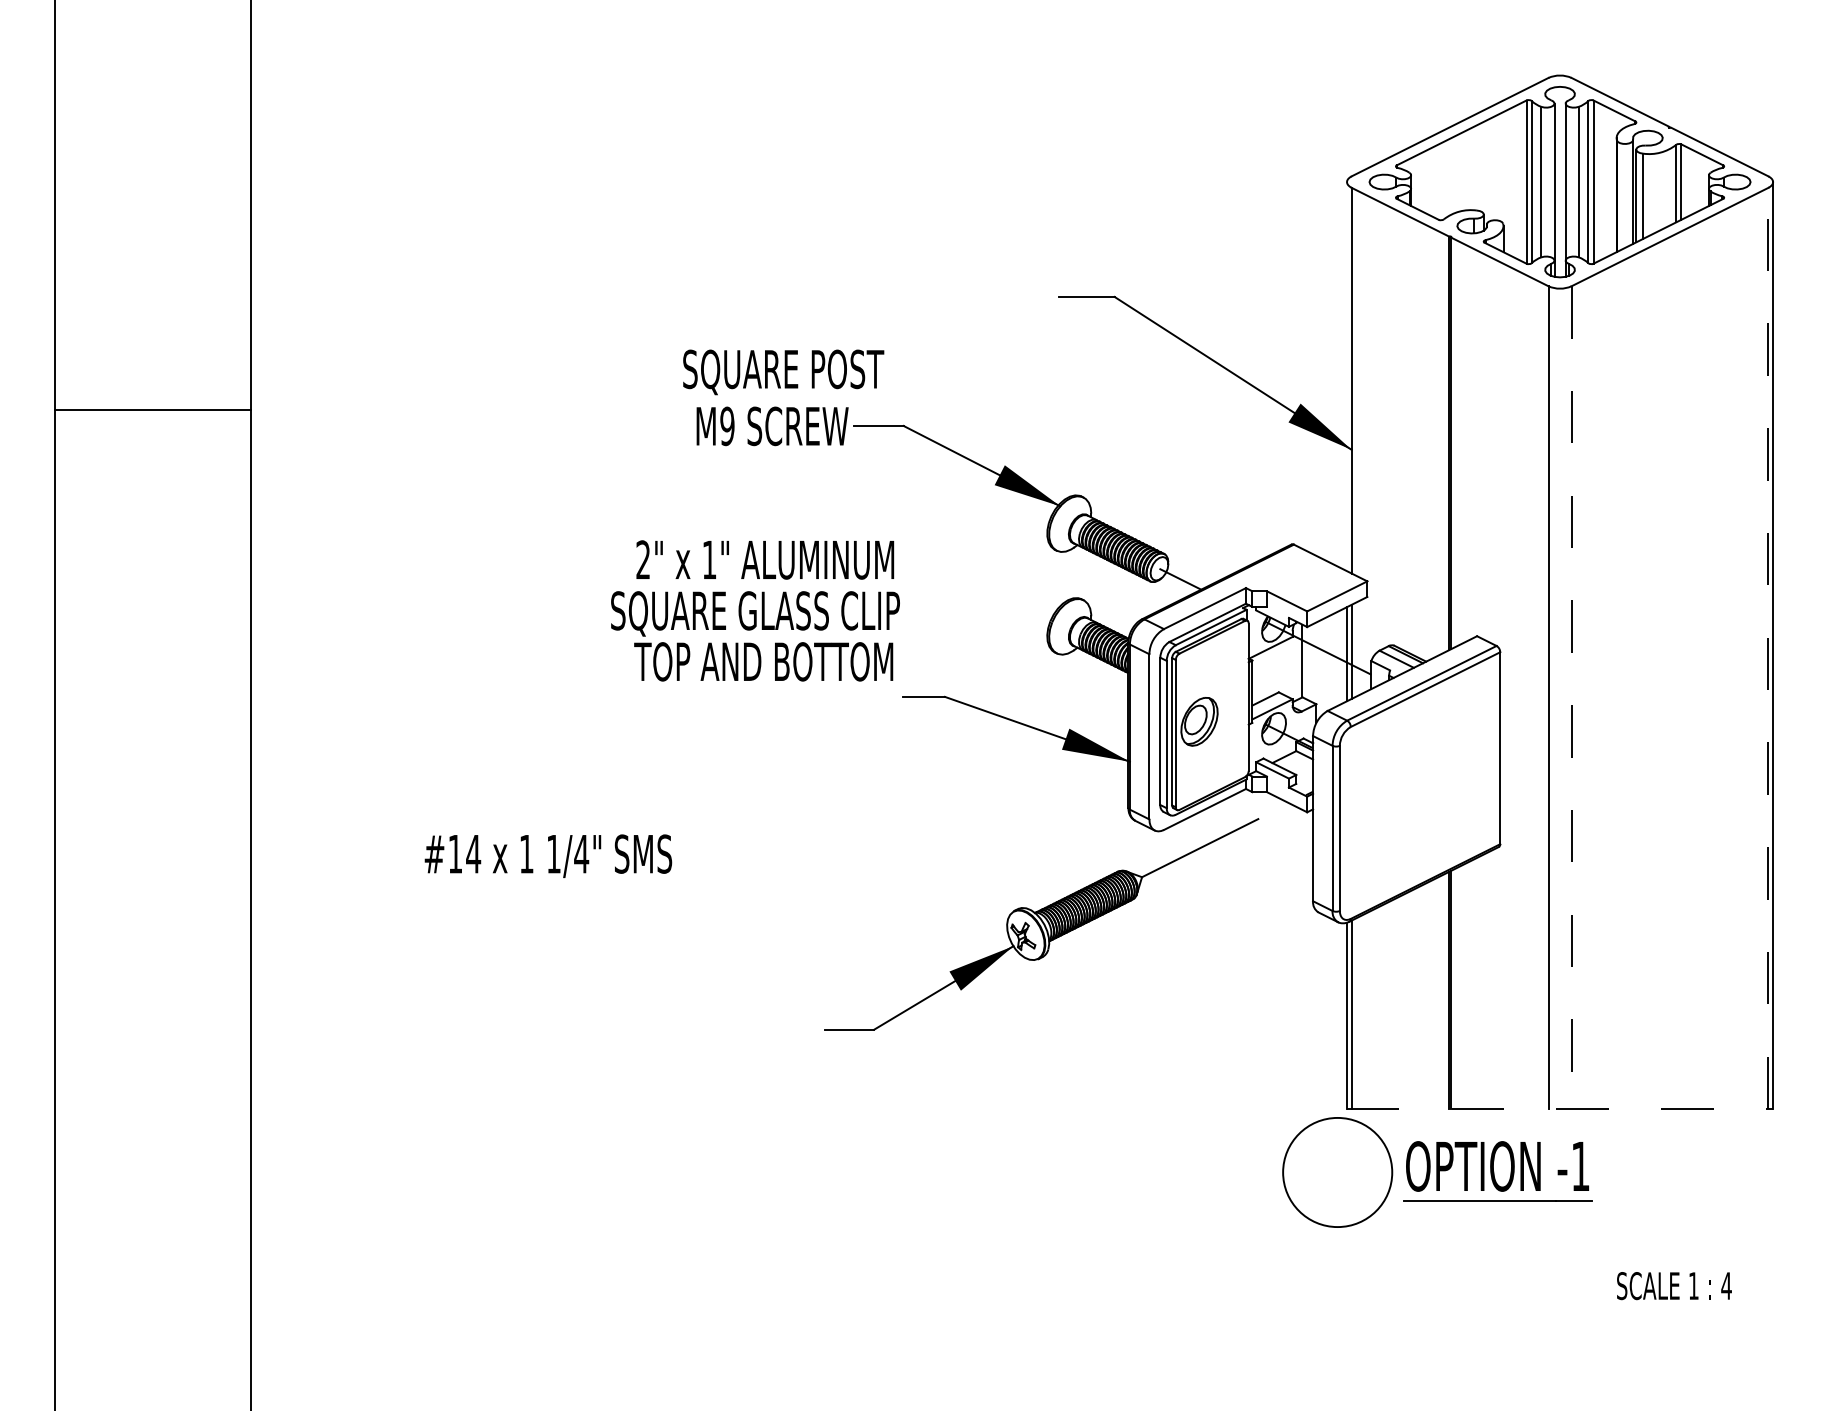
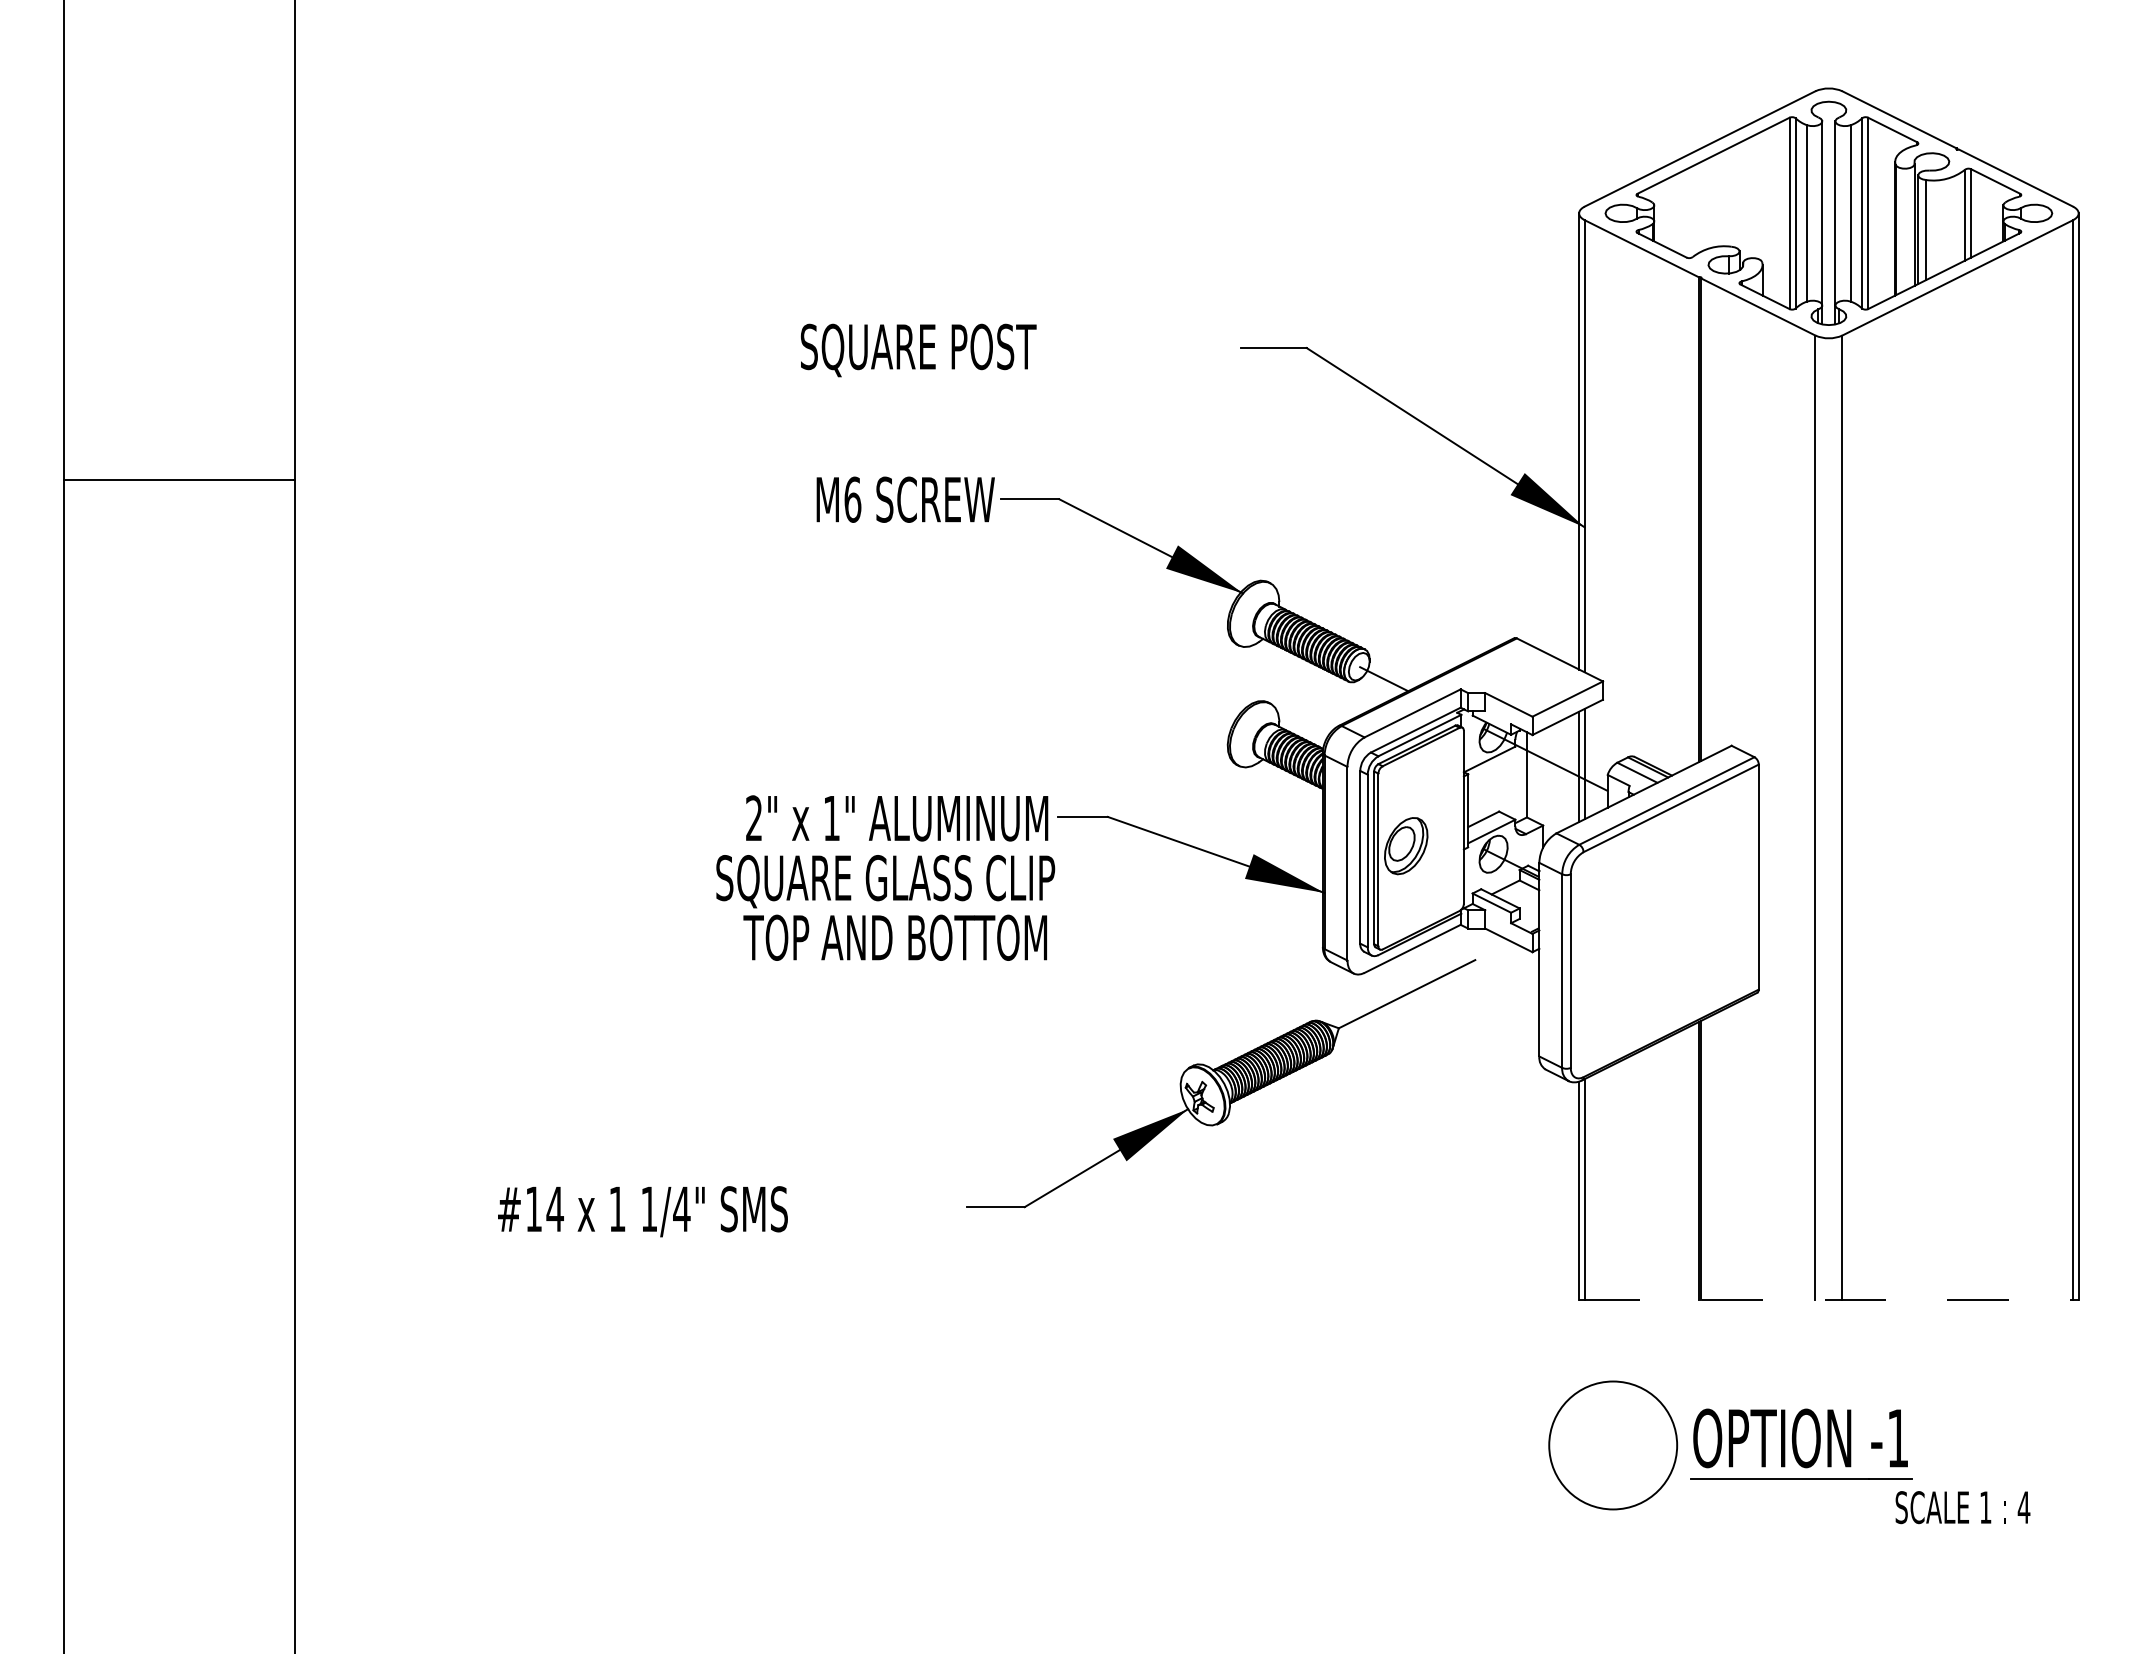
text: (783, 372) -> (918, 350), moved
line: (1347, 376) -> (1579, 441), added
text: (727, 426) -> (852, 499), M9 -> M6
text: (755, 610) -> (885, 877), moved
line: (1768, 648) -> (2073, 760), dashed -> solid
line: (1571, 698) -> (1842, 818), dashed -> solid
text: (548, 856) -> (642, 1211), moved
part: (1437, 1172) -> (1730, 1445), moved

